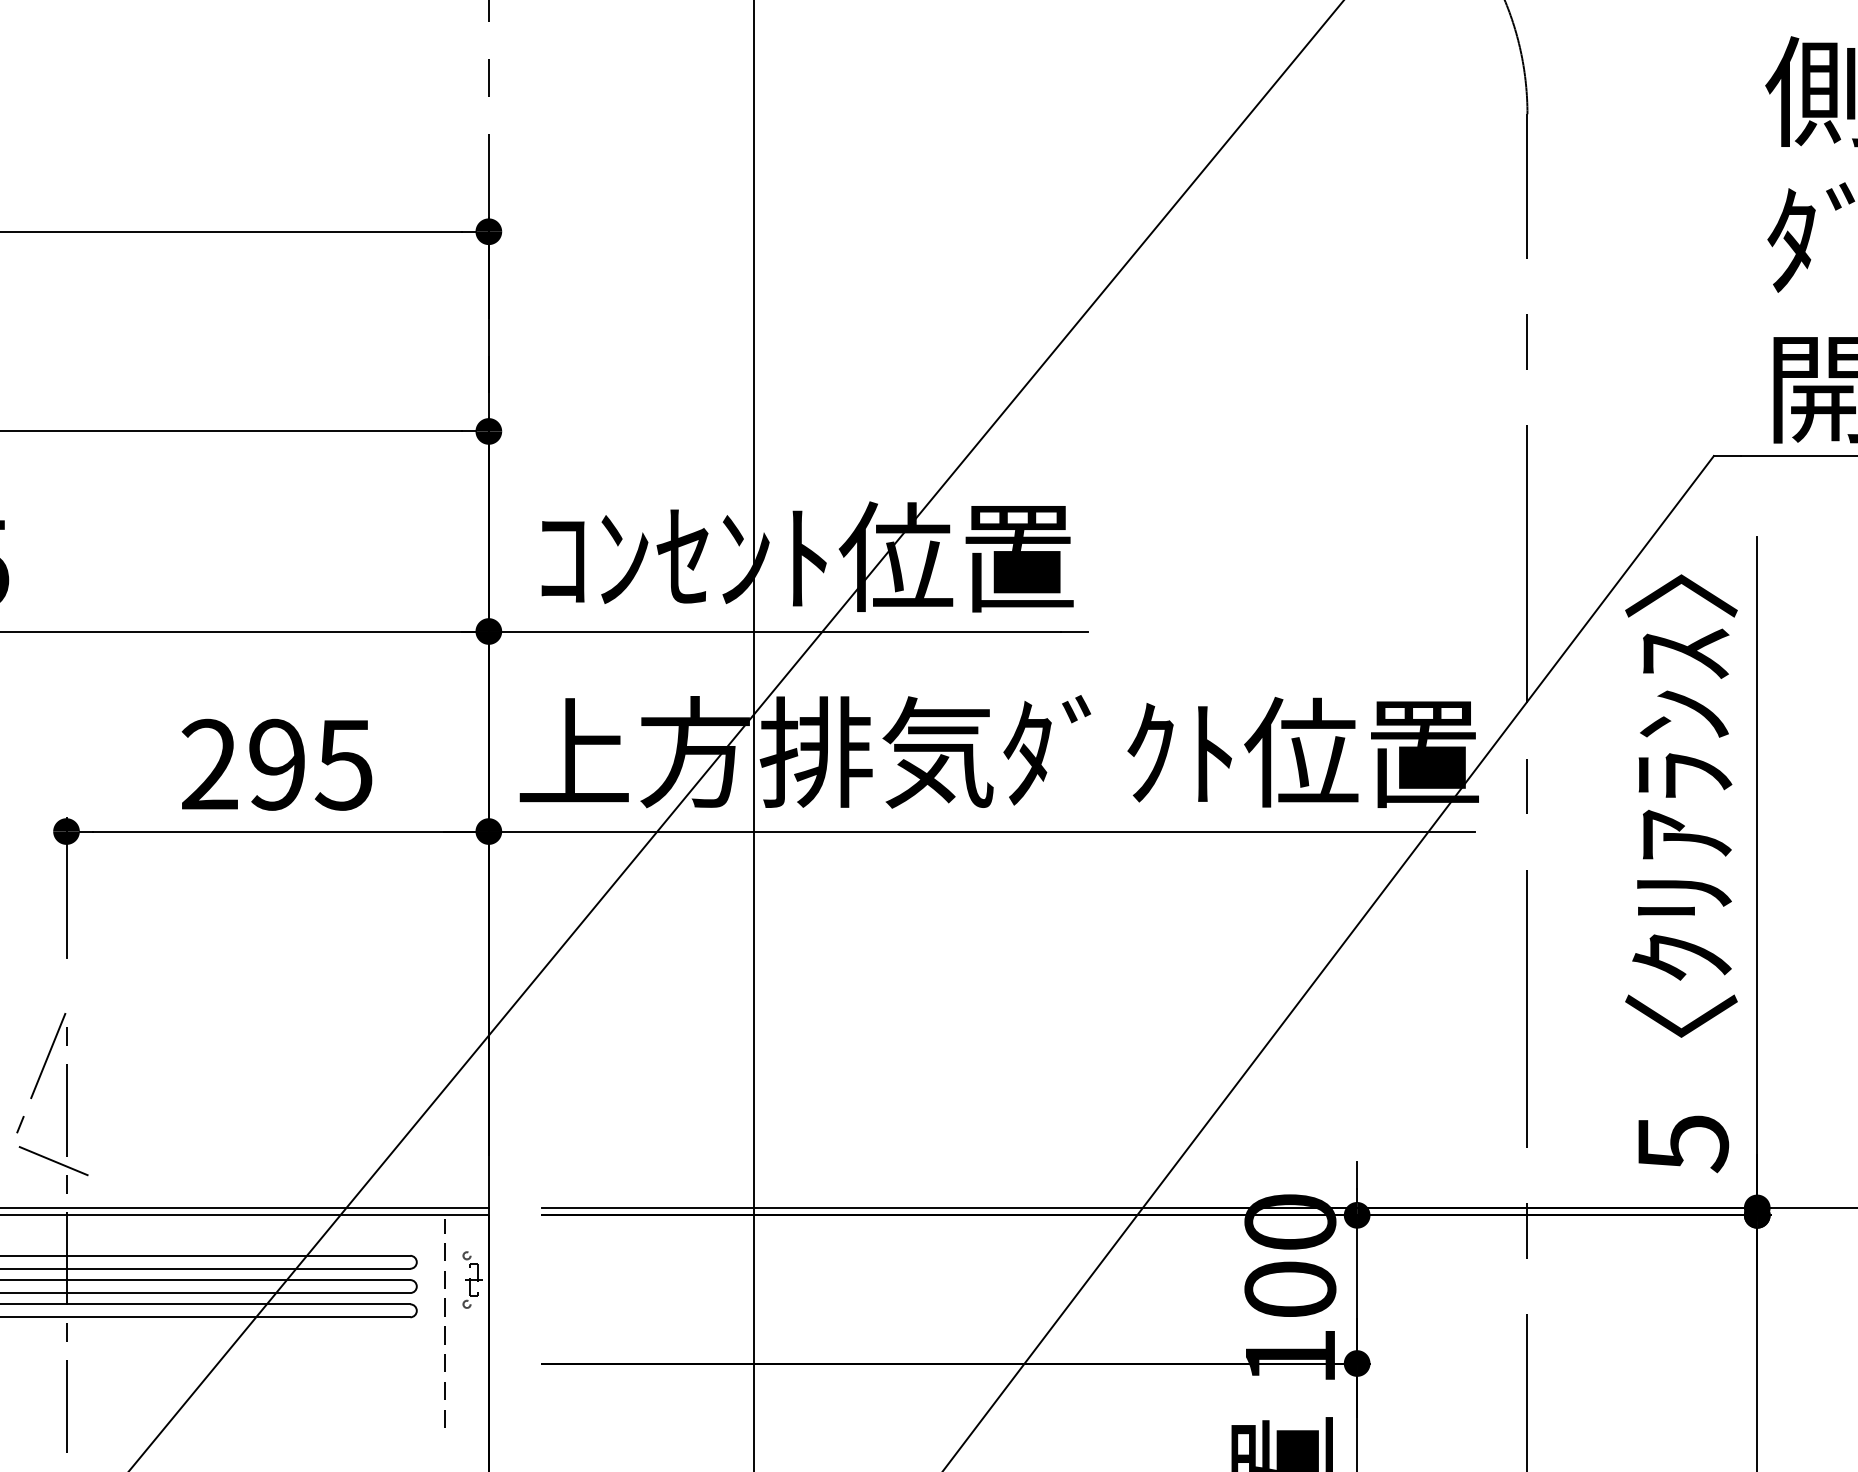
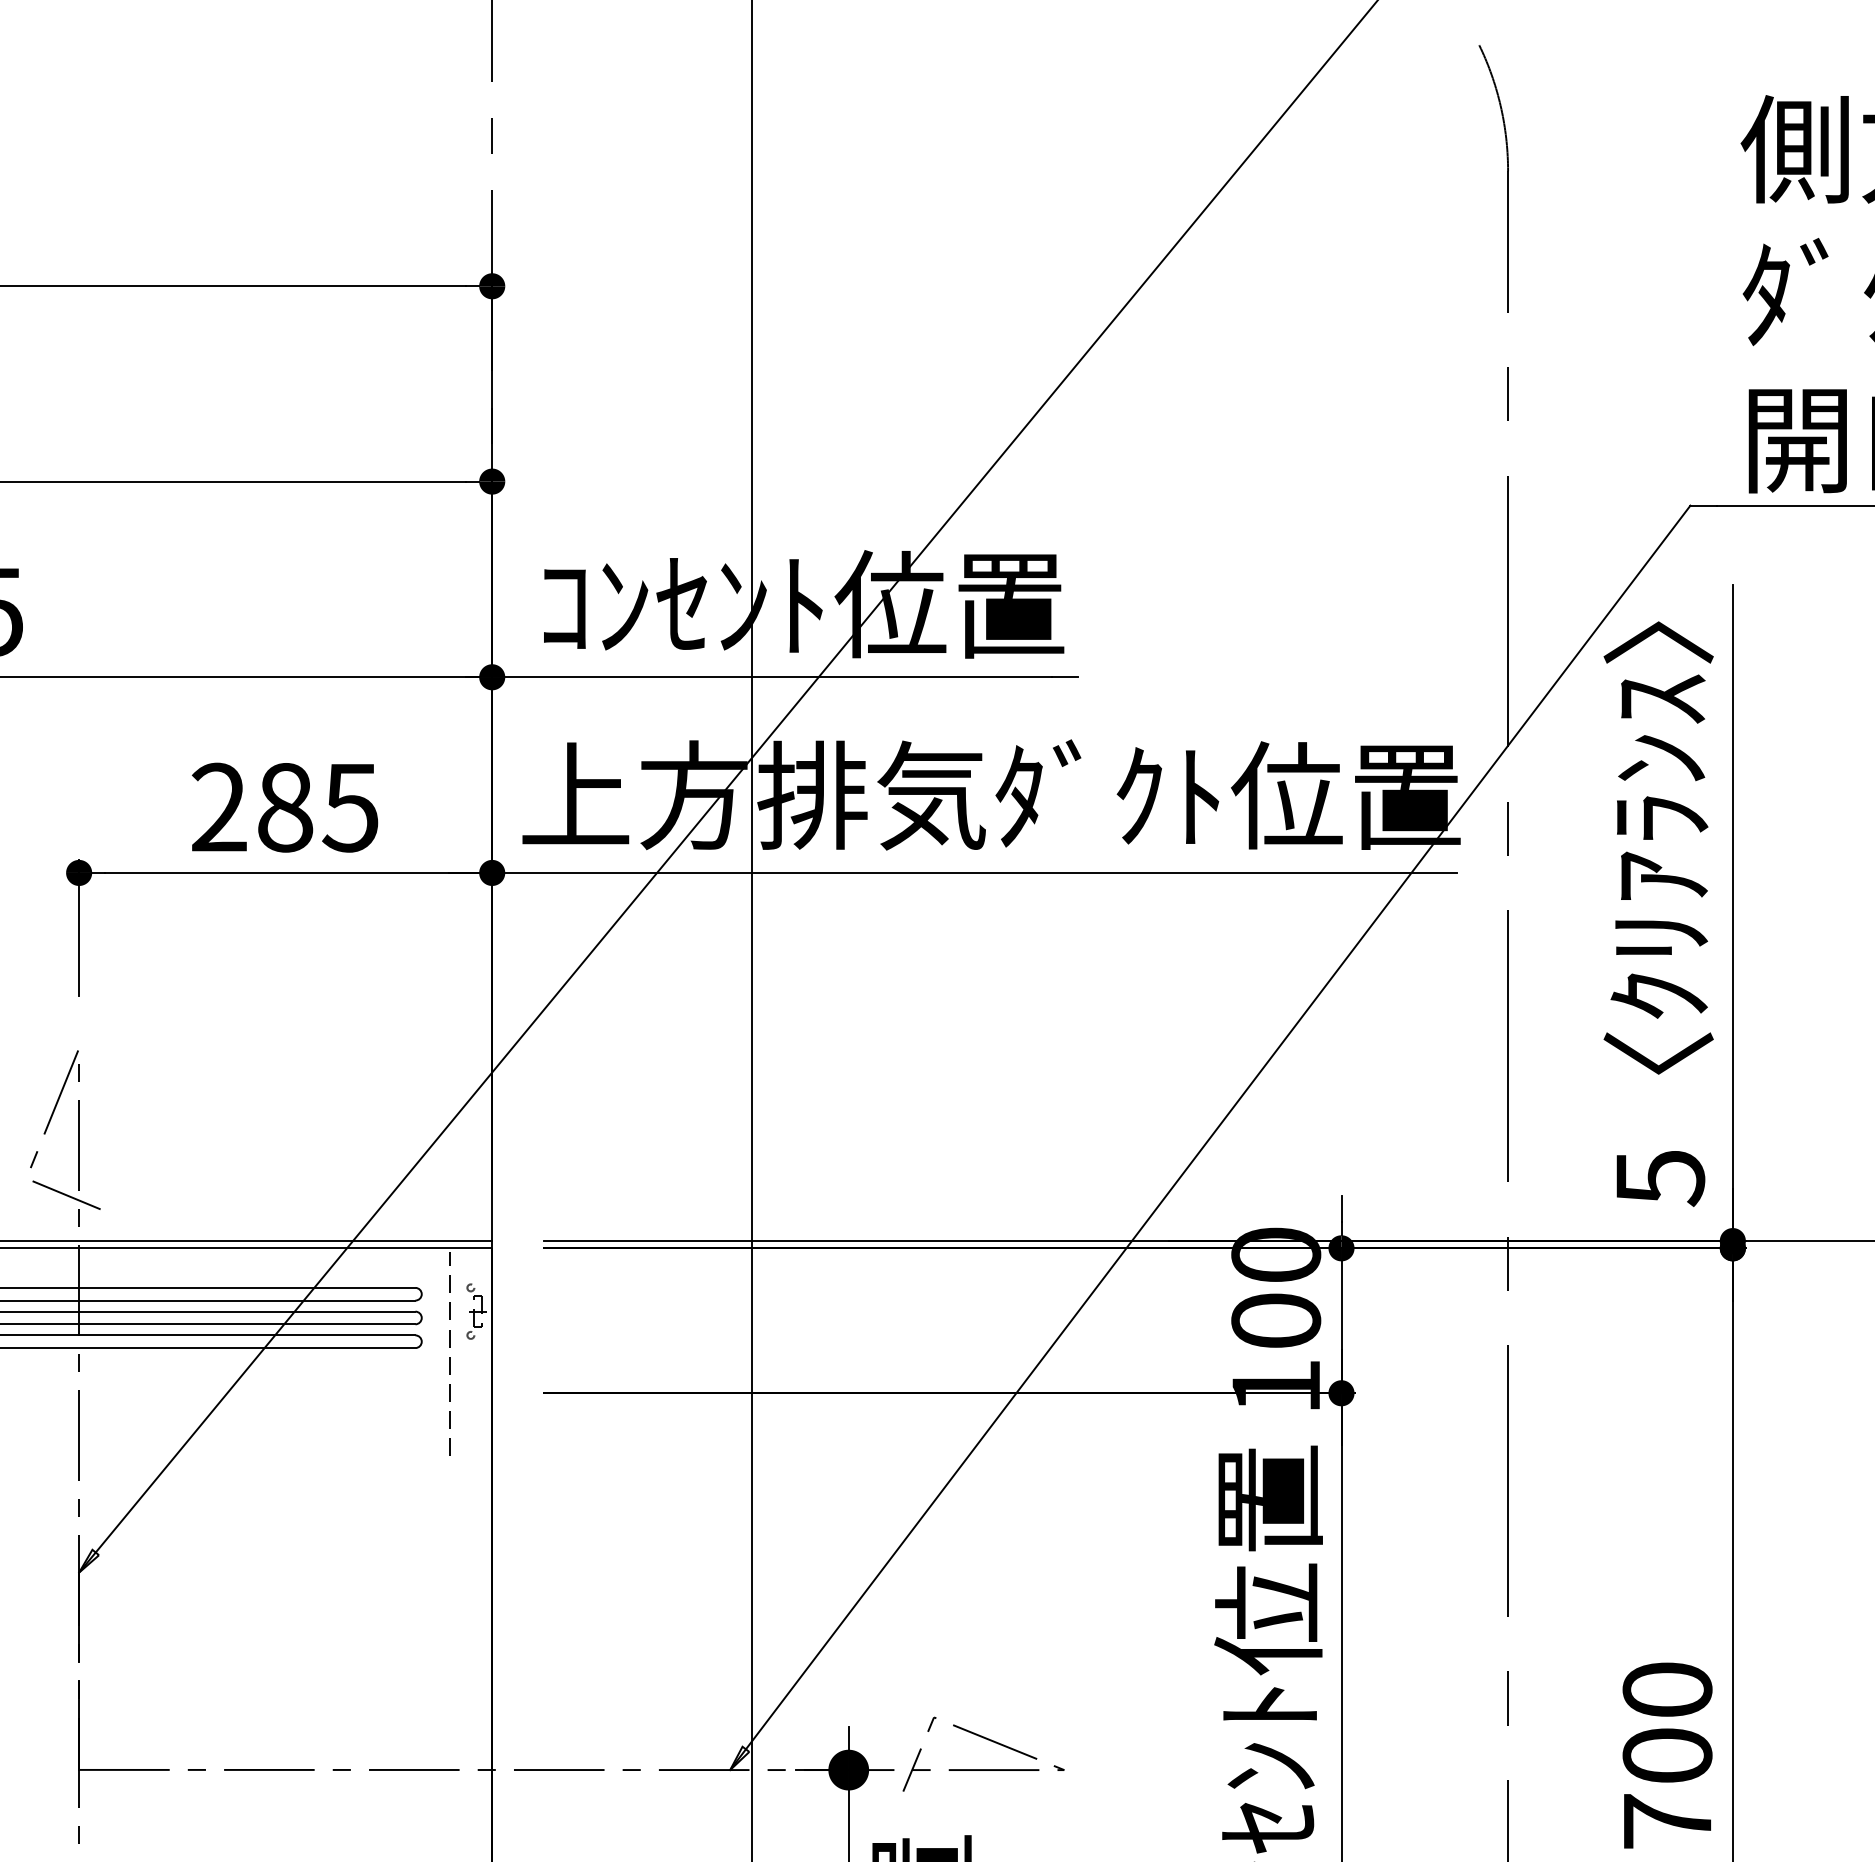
text: (277, 764) -> (285, 807), 295 -> 285

